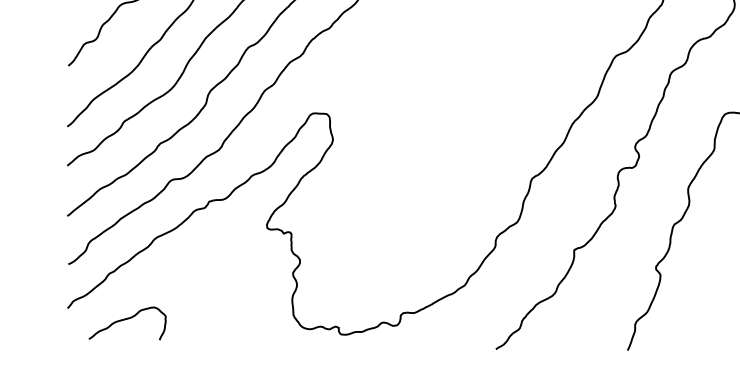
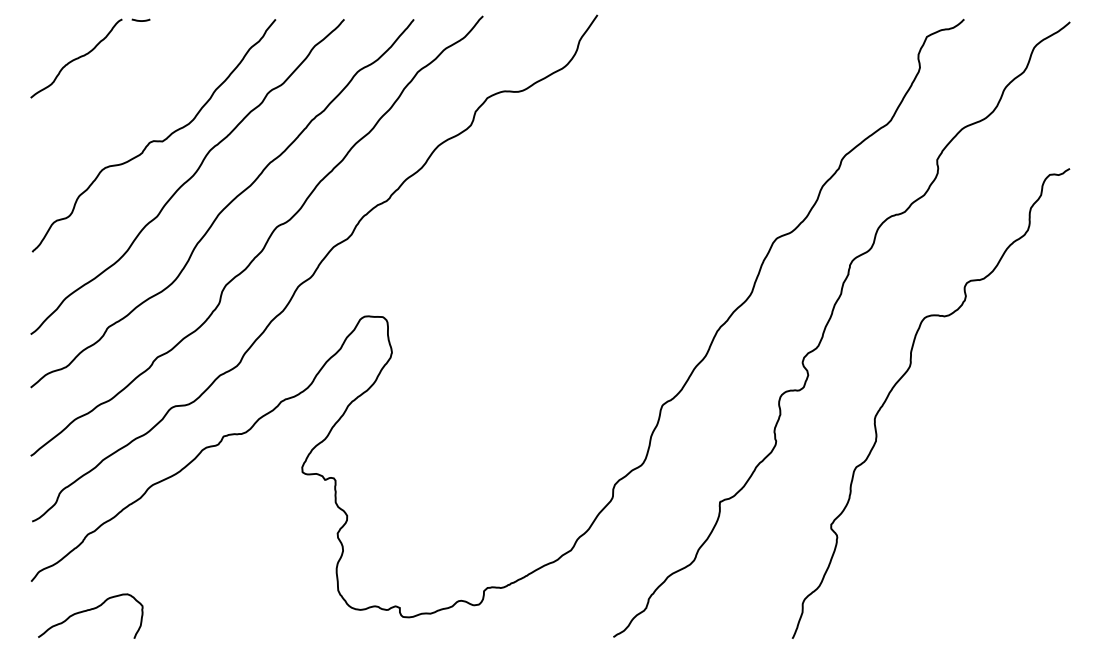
curve: (127, 319) -> (90, 610), moved

